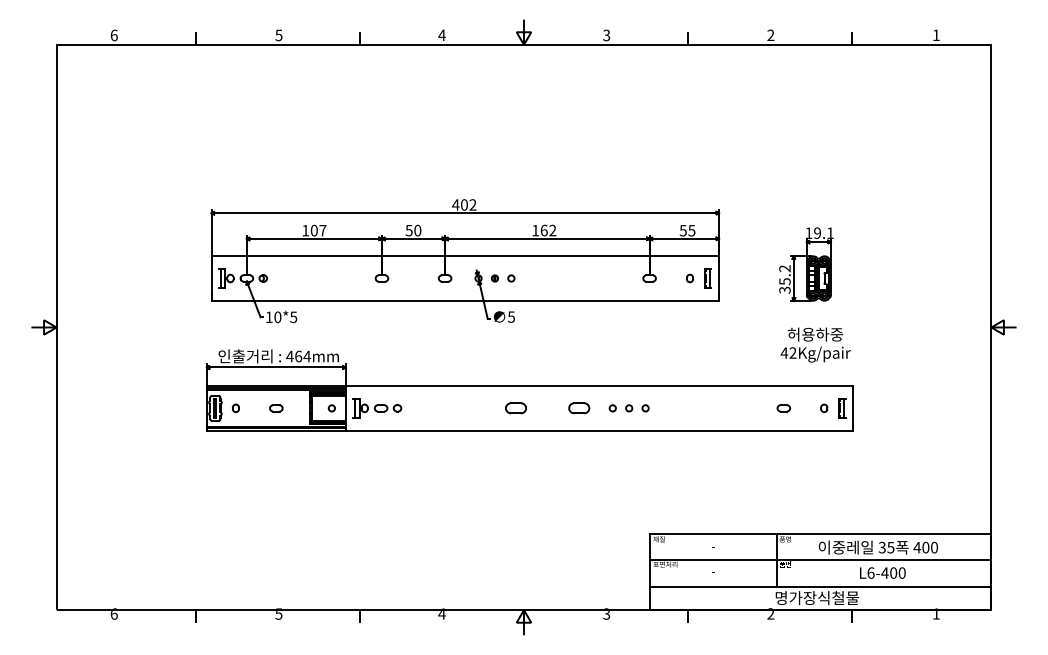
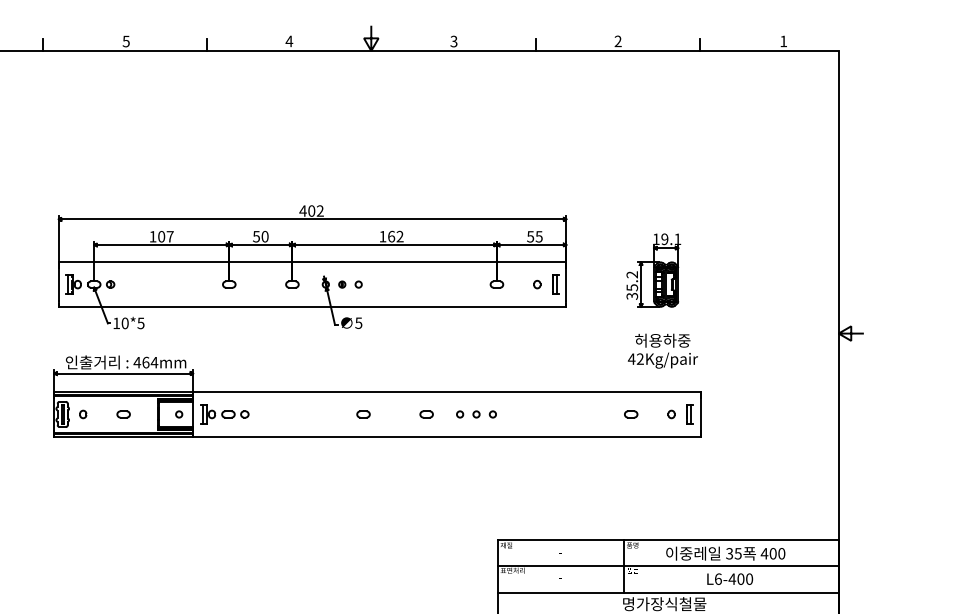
part: (516, 408) -> (363, 414), size x0.62
part: (579, 408) -> (426, 414), size x0.62

